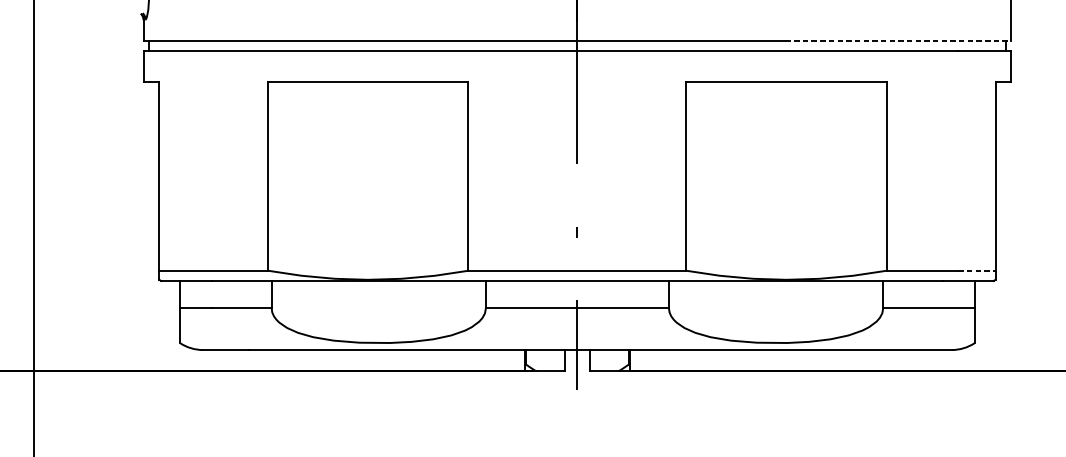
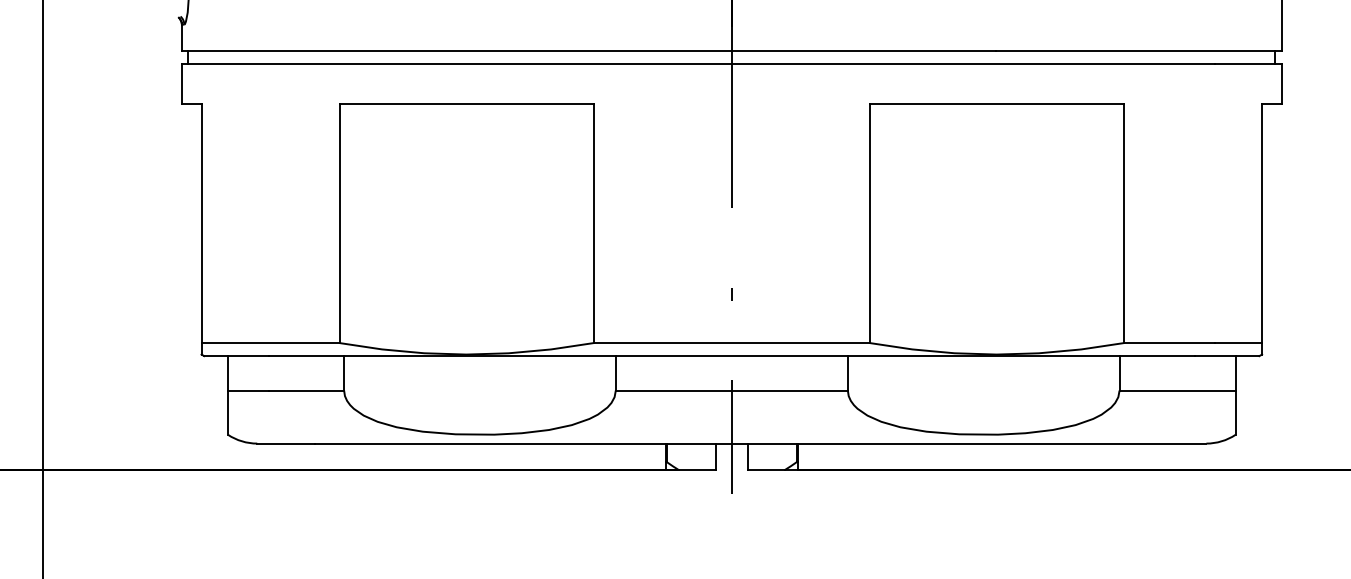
line: (898, 40) -> (1139, 51), dashed -> solid
line: (977, 271) -> (1238, 343), dashed -> solid

